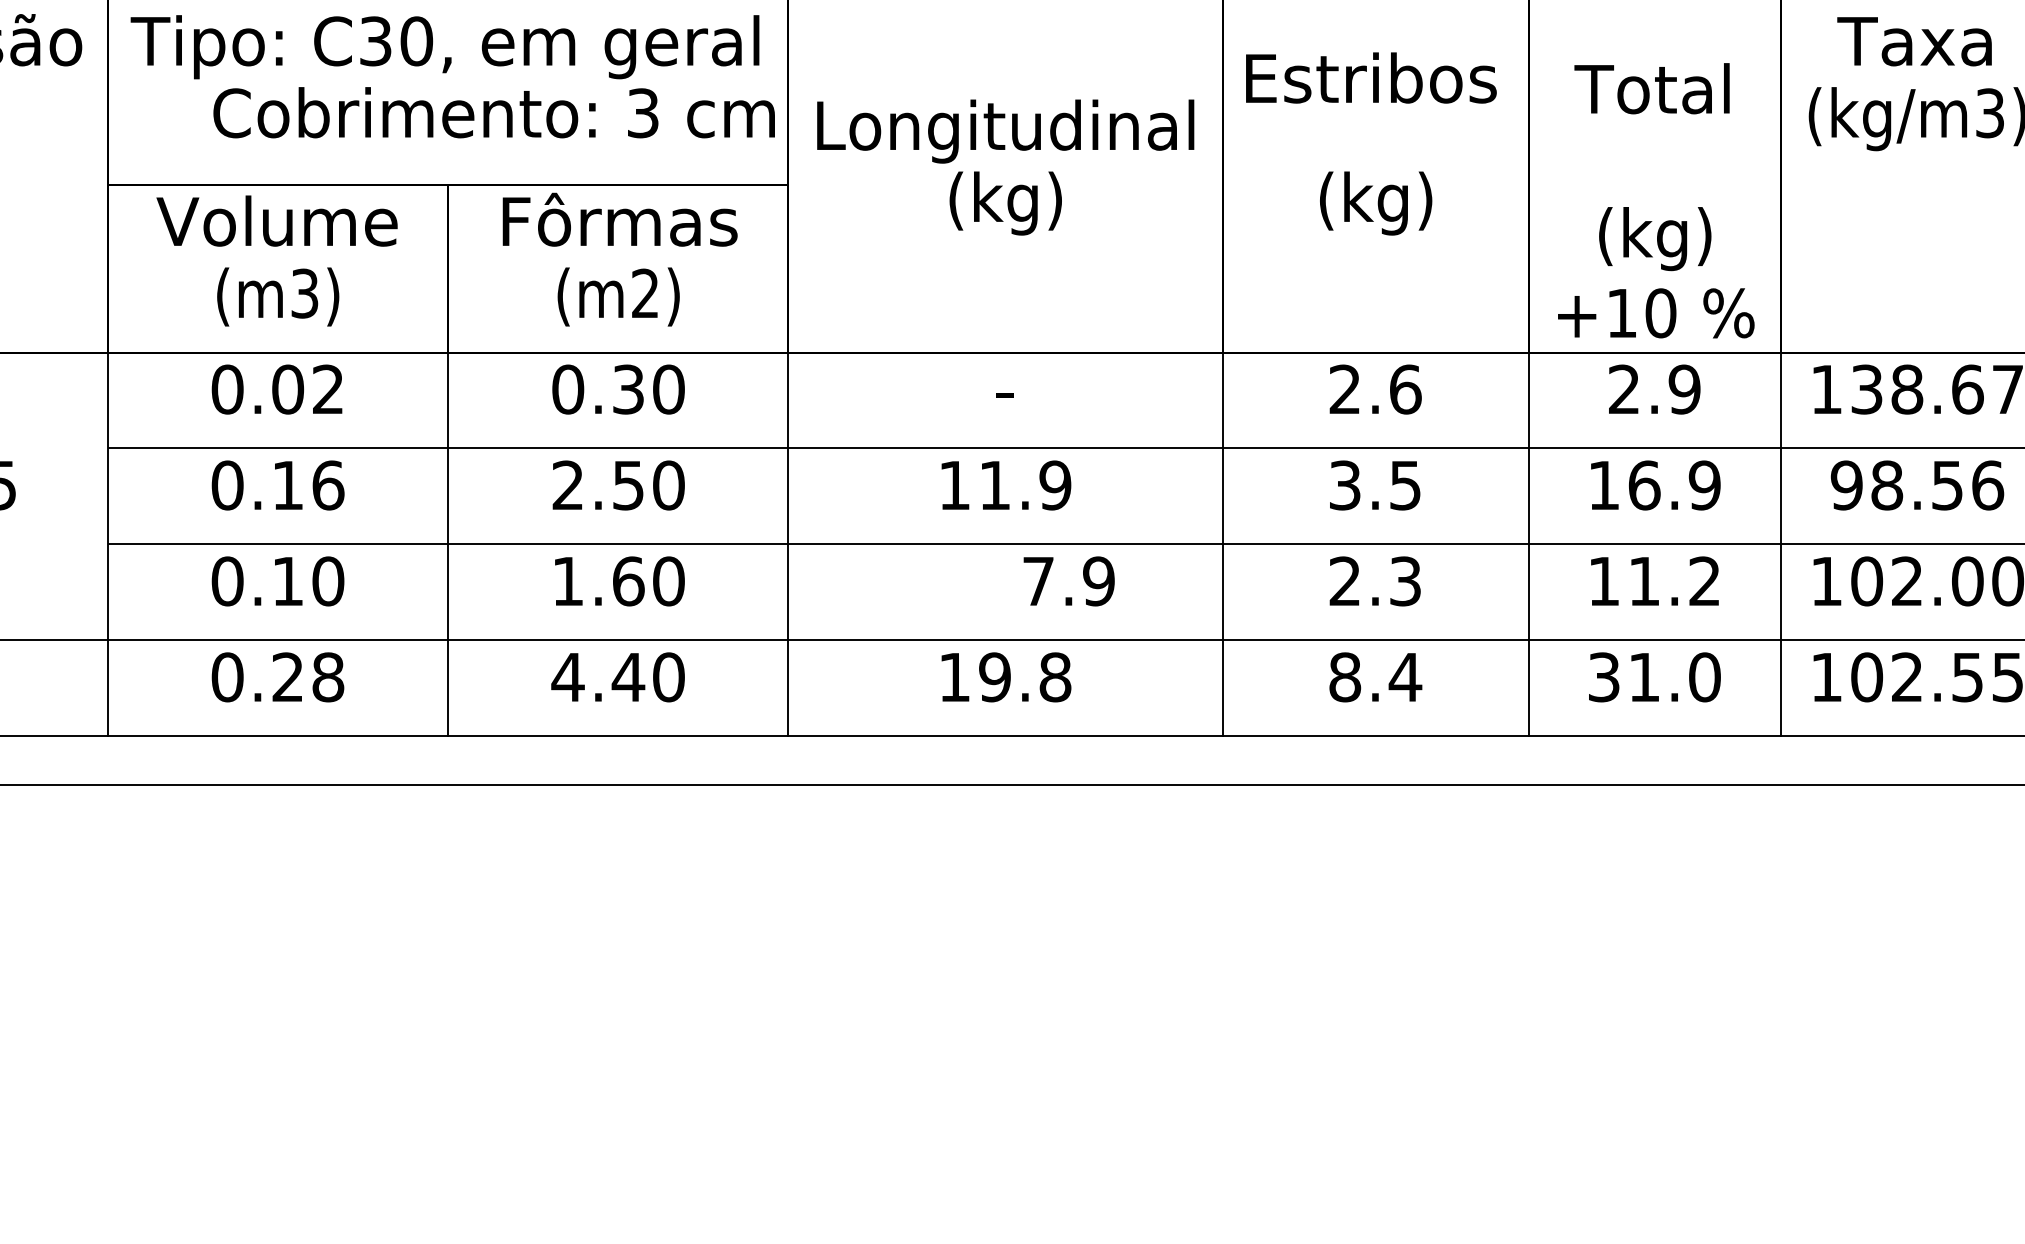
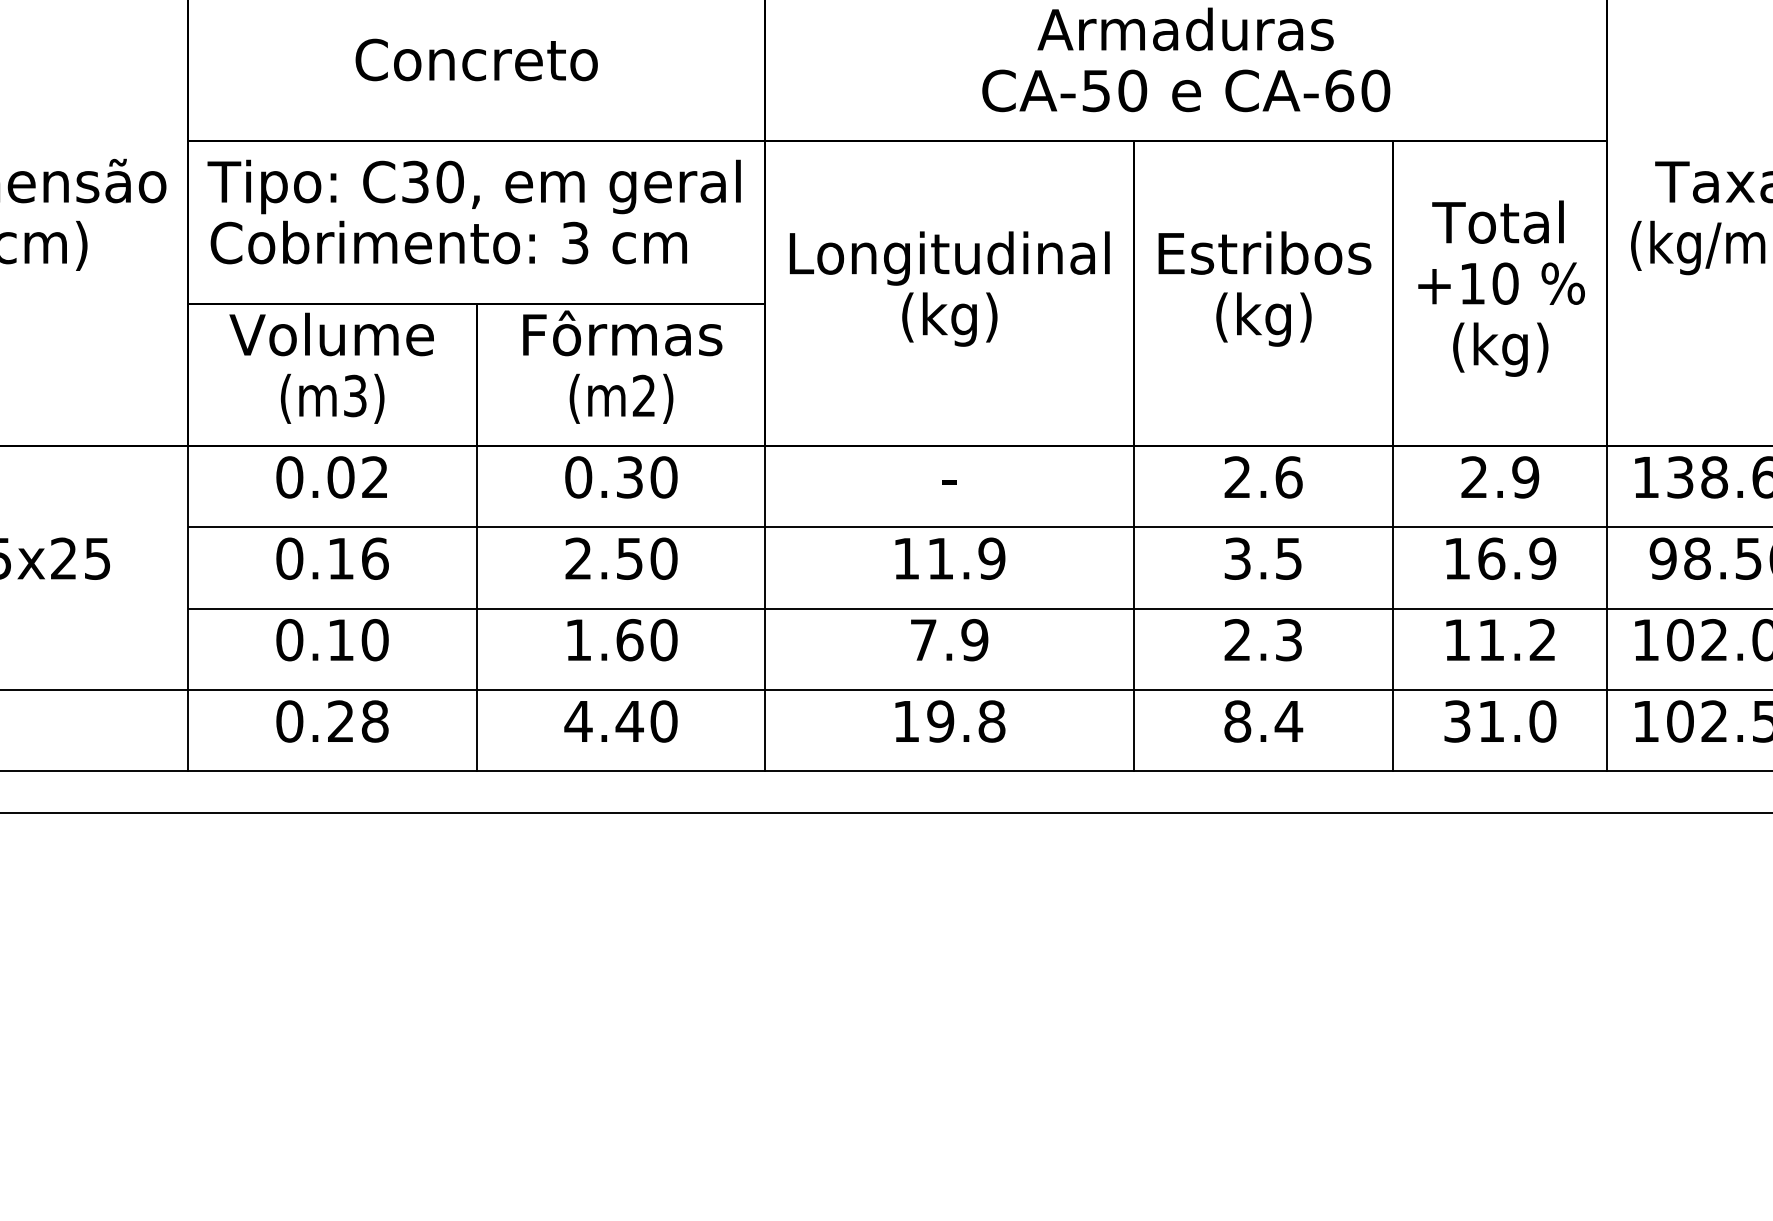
text: (1370, 77) -> (1264, 252), moved
text: (493, 112) -> (448, 242), moved
text: (1656, 313) -> (1501, 283), moved
text: (1069, 581) -> (949, 640), moved

